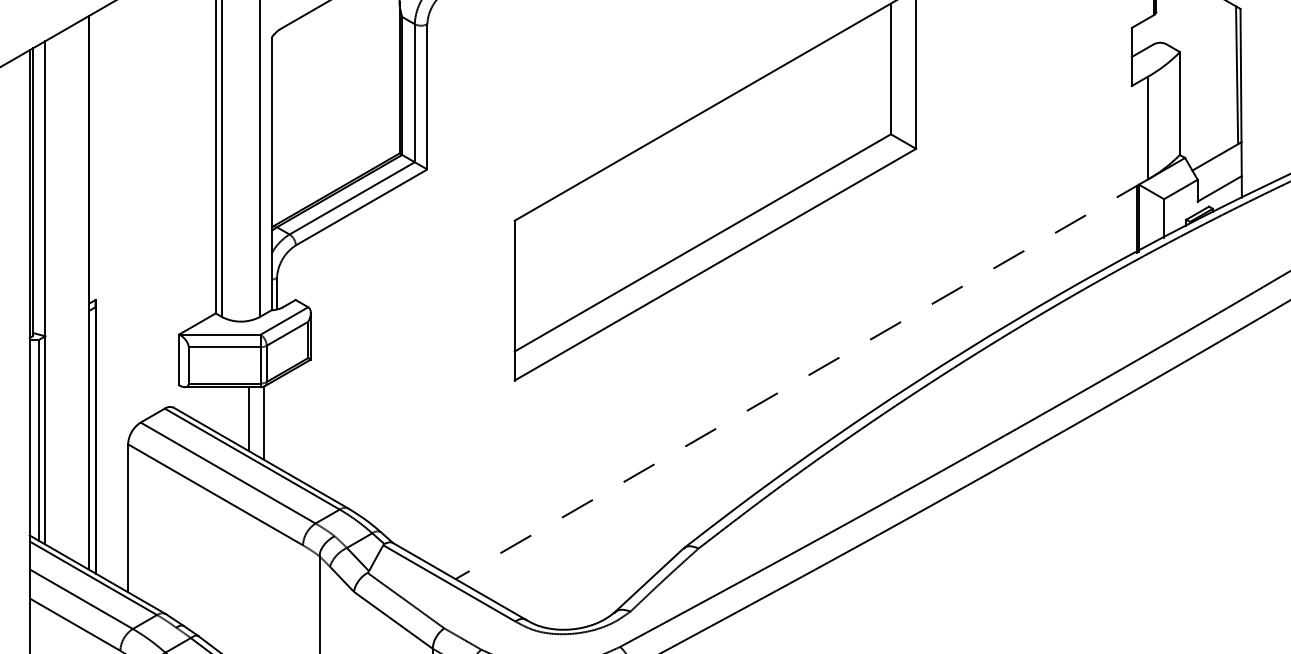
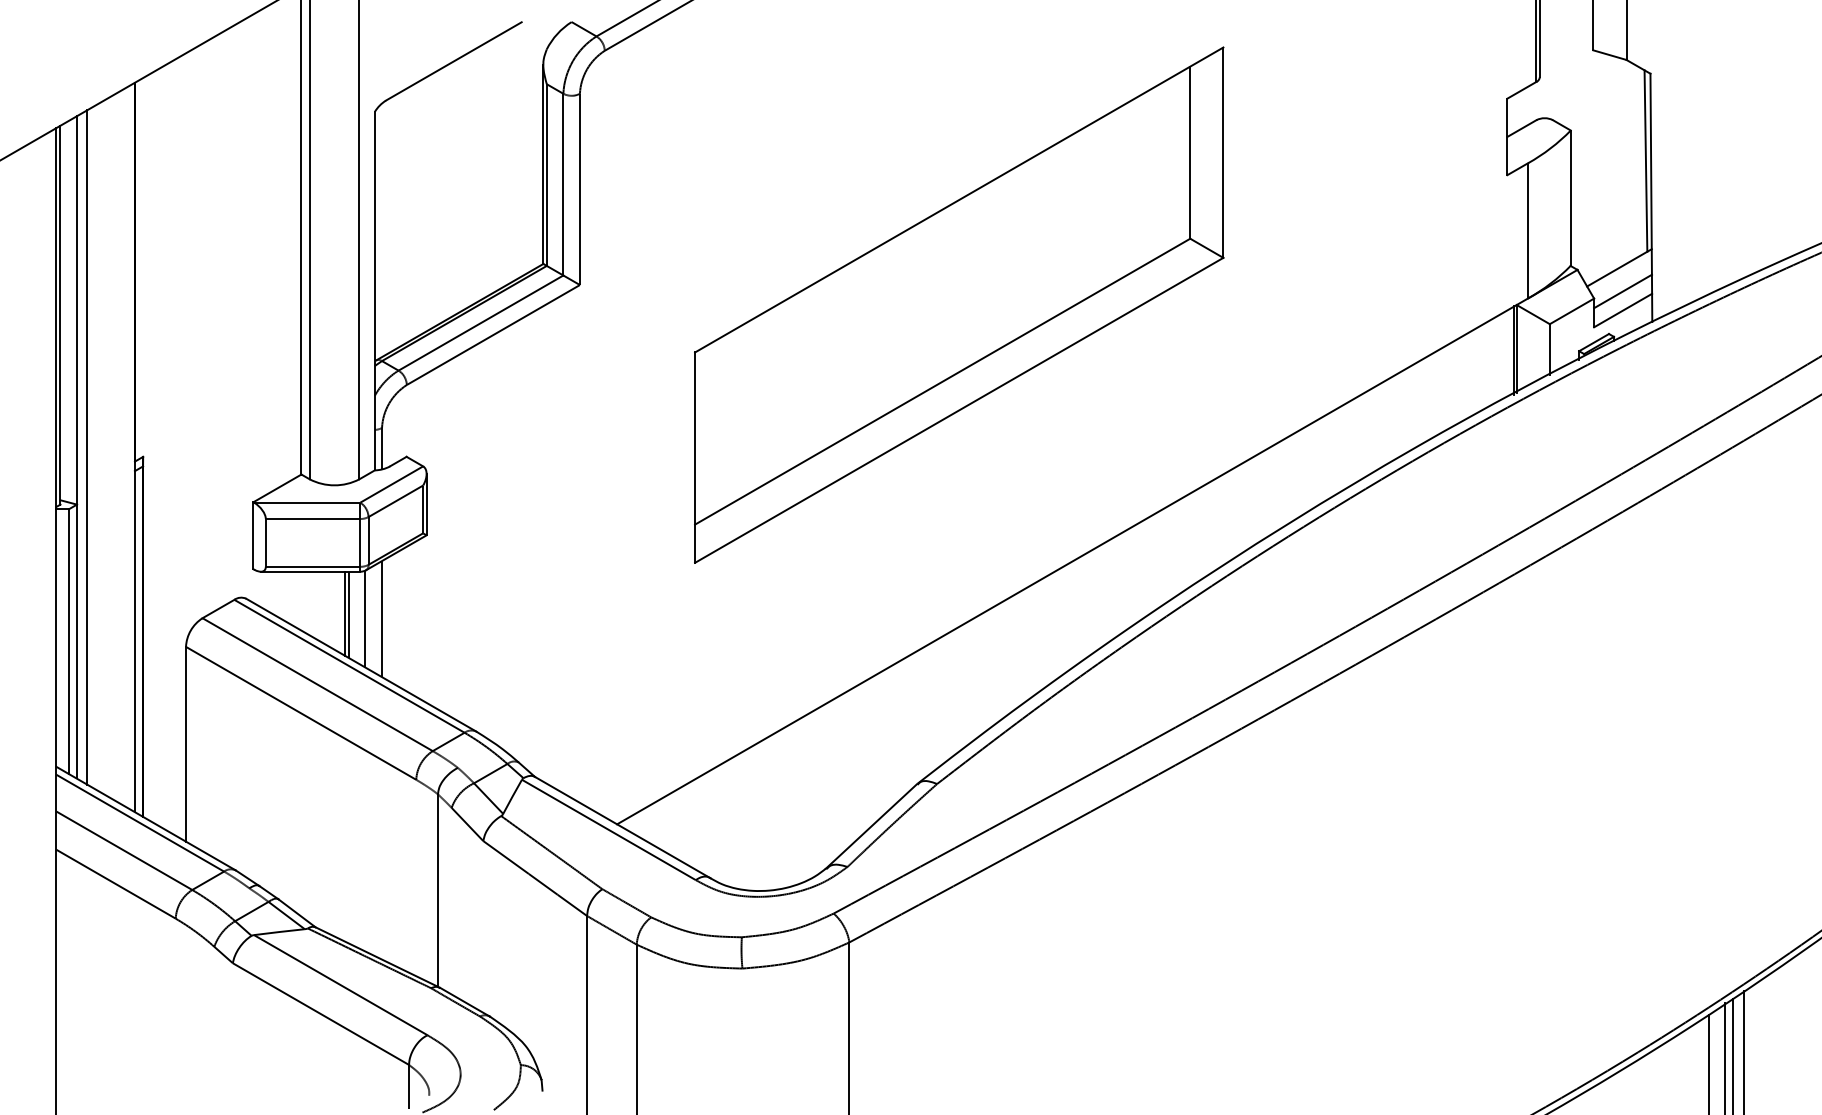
line: (1219, 174) -> (1622, 291), added
line: (53, 292) -> (87, 447), added
line: (801, 379) -> (1072, 561), dashed -> solid
line: (251, 419) -> (348, 614), added
line: (277, 423) -> (382, 619), added

